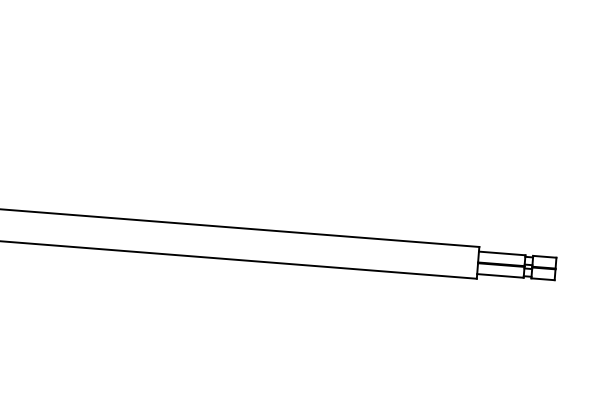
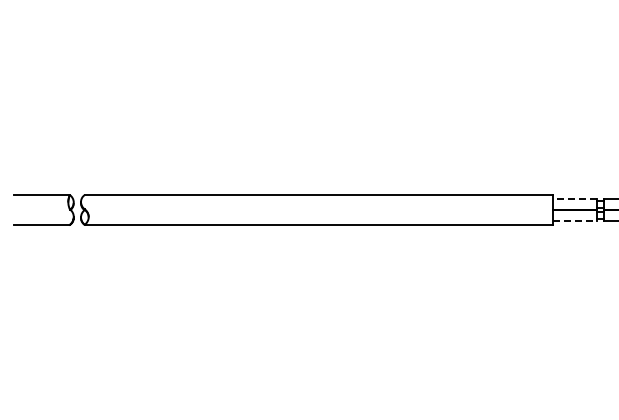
line: (502, 253) -> (575, 199), solid -> dashed
line: (500, 275) -> (575, 220), solid -> dashed

